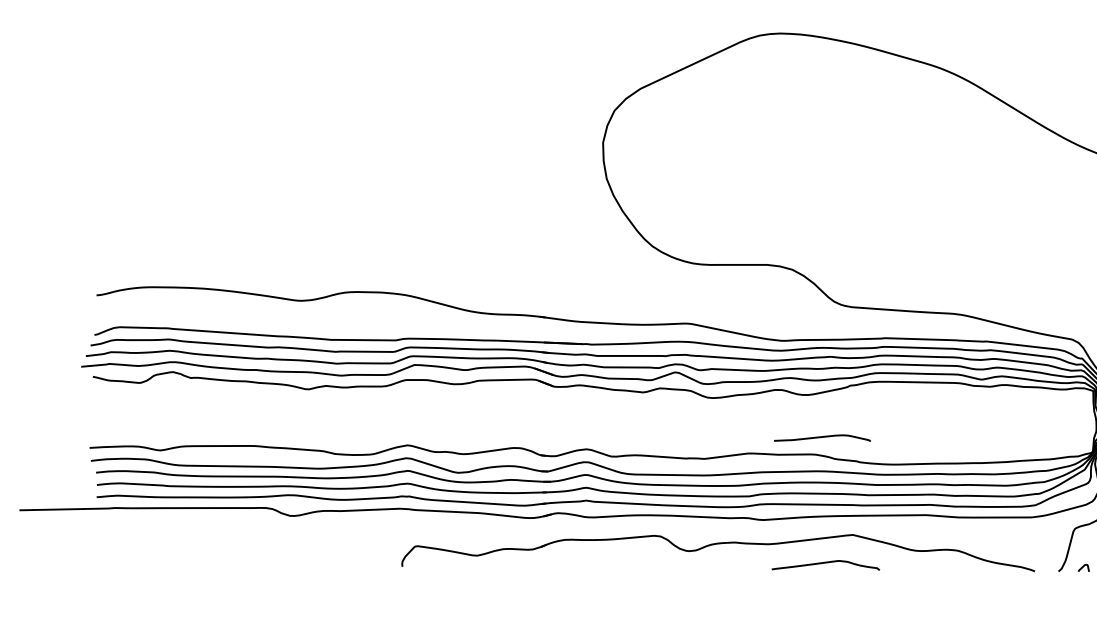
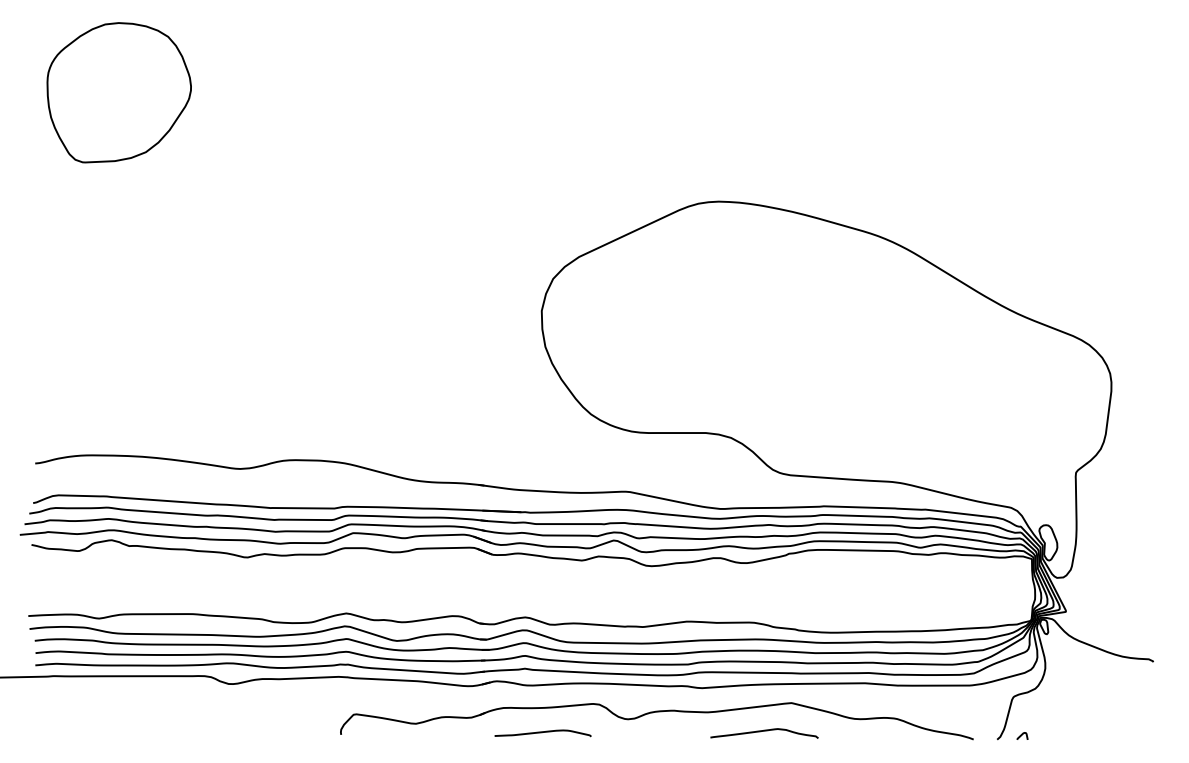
curve: (821, 438) -> (542, 733), moved

